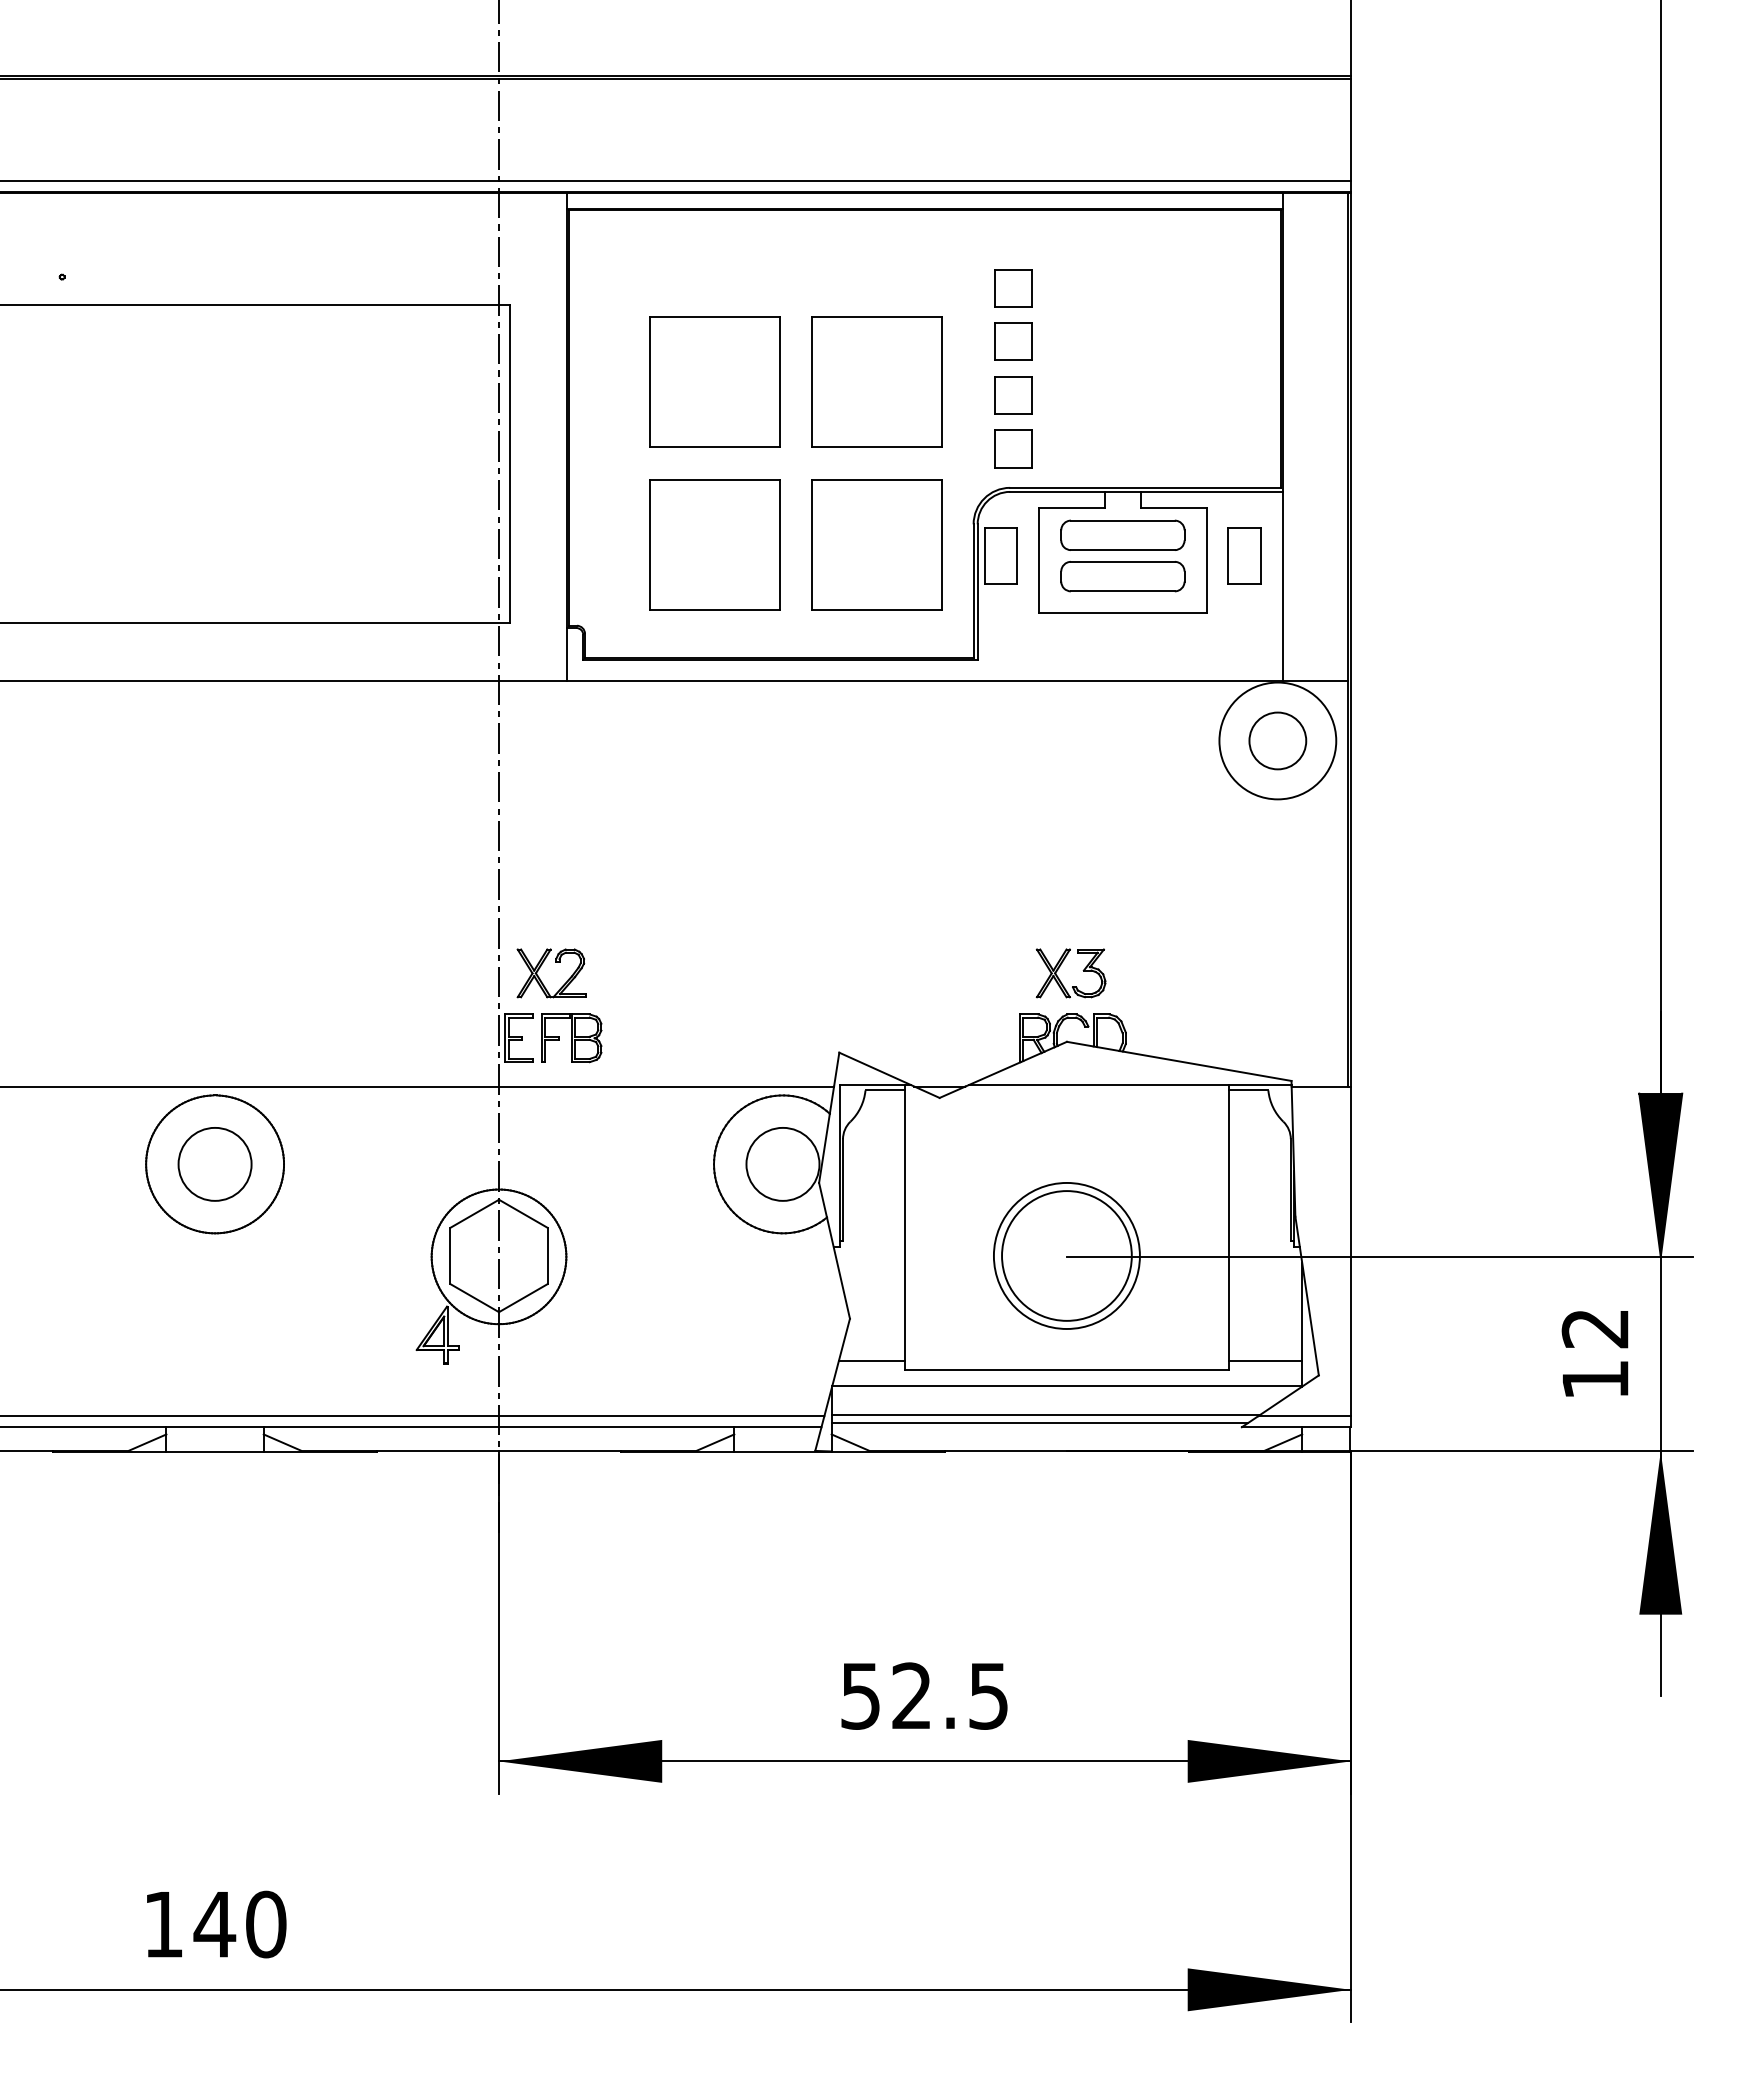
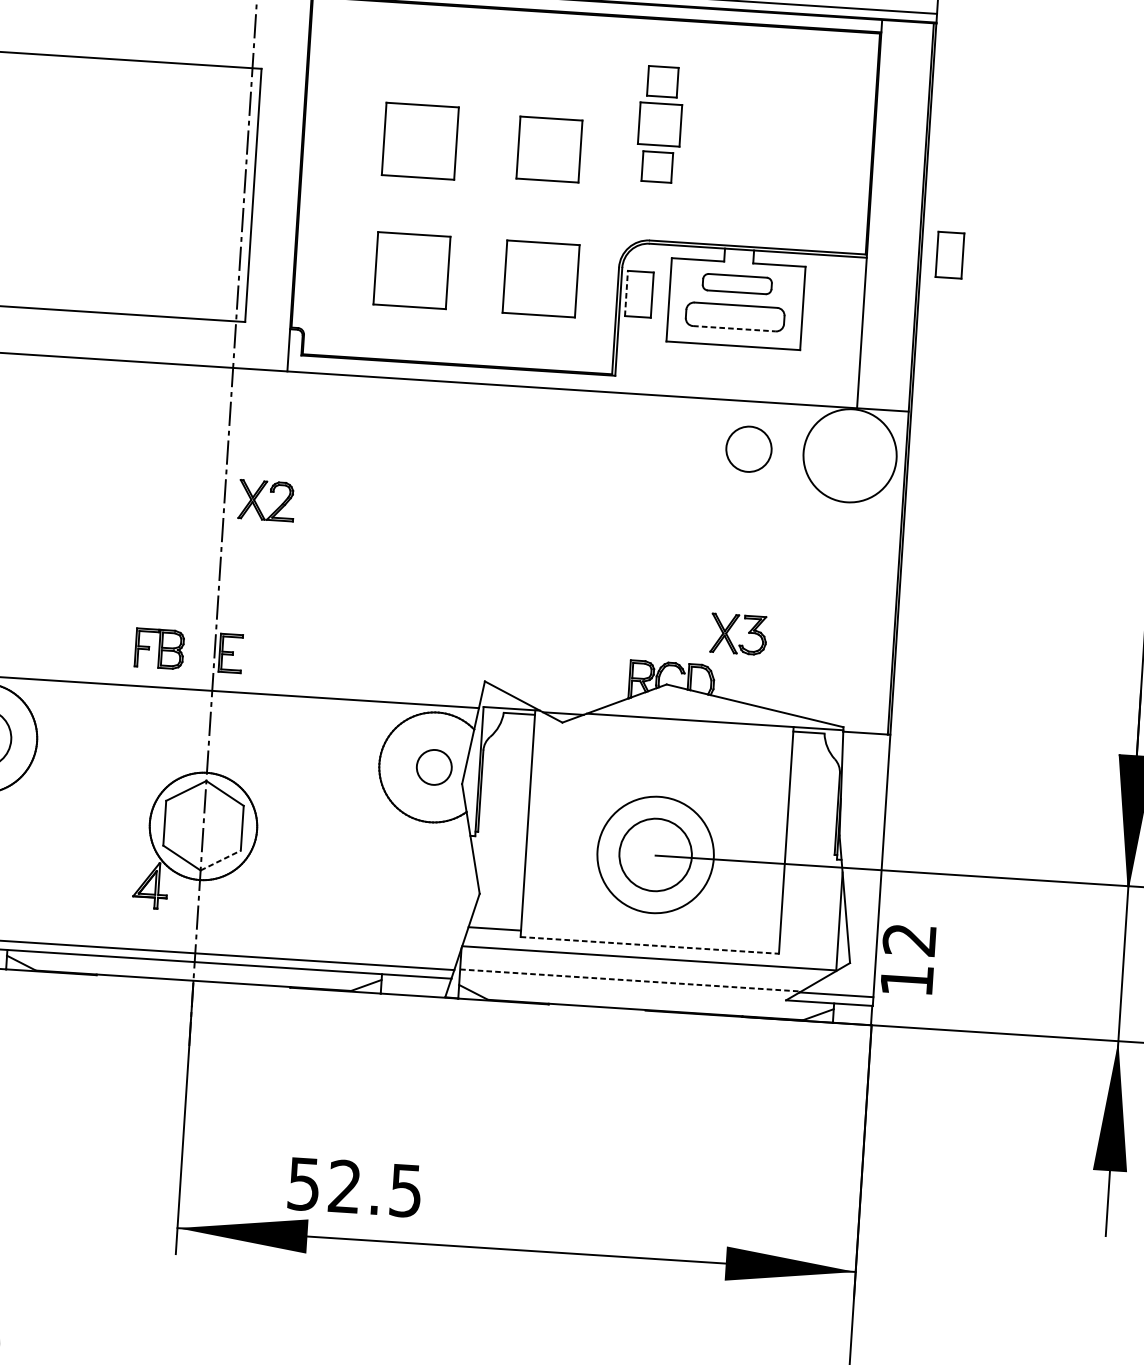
part: (1013, 341) -> (660, 124), size x1.4
part: (714, 381) -> (420, 140), size x0.7
part: (876, 381) -> (549, 148), size x0.6
part: (1013, 448) -> (654, 209), removed
part: (1122, 534) -> (737, 283), size x0.7
part: (714, 544) -> (411, 270), size x0.7
part: (876, 544) -> (540, 278), size x0.7
line: (984, 555) -> (626, 293), solid -> dashed
part: (1244, 555) -> (949, 254), moved
line: (1122, 591) -> (734, 328), solid -> dashed
circle: (1277, 740) -> (748, 448), moved
part: (555, 962) -> (270, 492), moved
part: (1061, 965) -> (731, 627), moved
part: (571, 1038) -> (159, 649), moved
circle: (782, 1163) -> (433, 766), size x0.6
circle: (1066, 1255) -> (655, 854), size x0.7
line: (523, 1297) -> (220, 860), solid -> dashed
text: (1594, 1353) -> (907, 959), moved
line: (1265, 1361) -> (808, 949), removed
line: (1067, 1369) -> (650, 945), solid -> dashed
line: (1046, 1414) -> (631, 980), solid -> dashed
line: (1039, 1423) -> (625, 986), removed
text: (924, 1695) -> (354, 1186), moved

